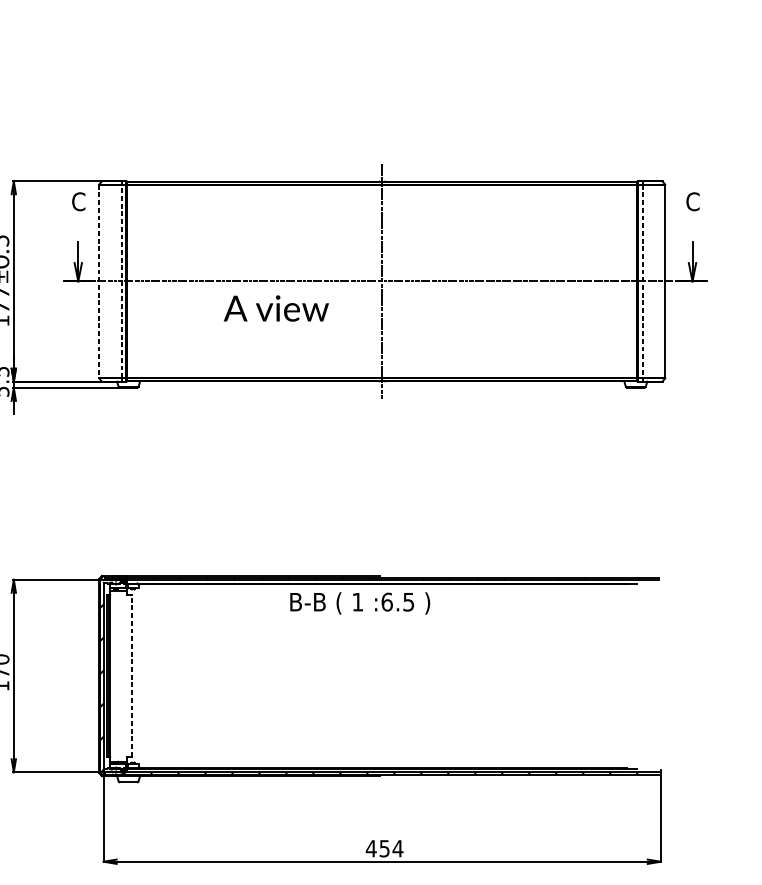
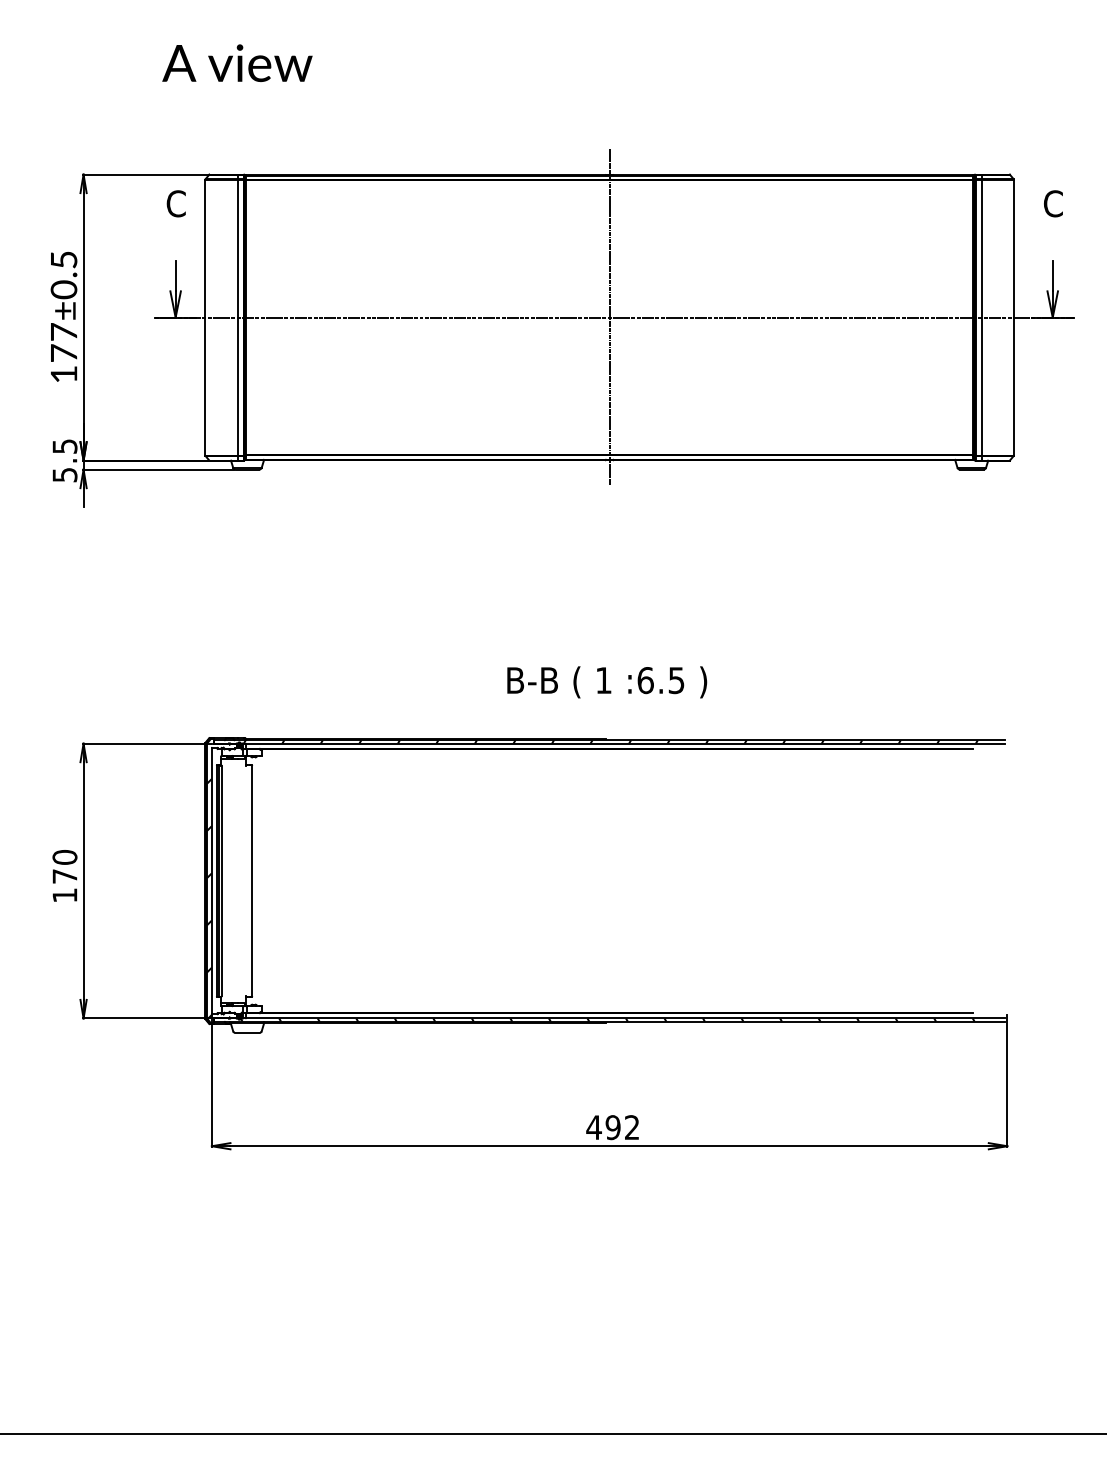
line: (121, 281) -> (237, 317), dashed -> solid
line: (99, 282) -> (205, 318), dashed -> solid
line: (642, 282) -> (981, 318), dashed -> solid
text: (276, 308) -> (237, 62), moved
text: (360, 603) -> (607, 682), moved
line: (132, 675) -> (252, 880), dashed -> solid
text: (391, 848) -> (622, 1127), 454 -> 492

